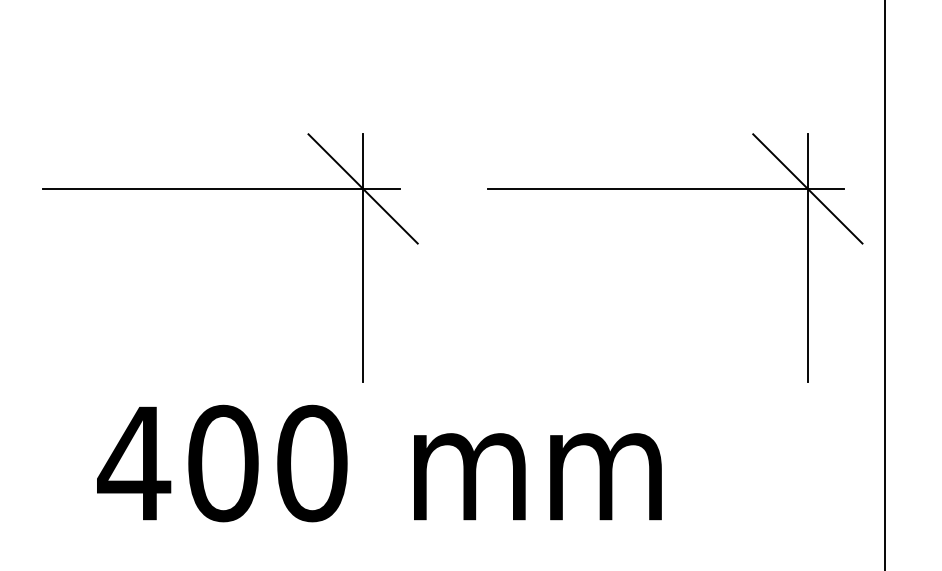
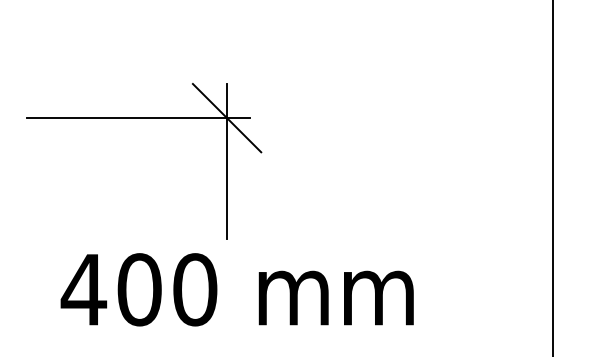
part: (675, 189) -> (422, 118), removed

